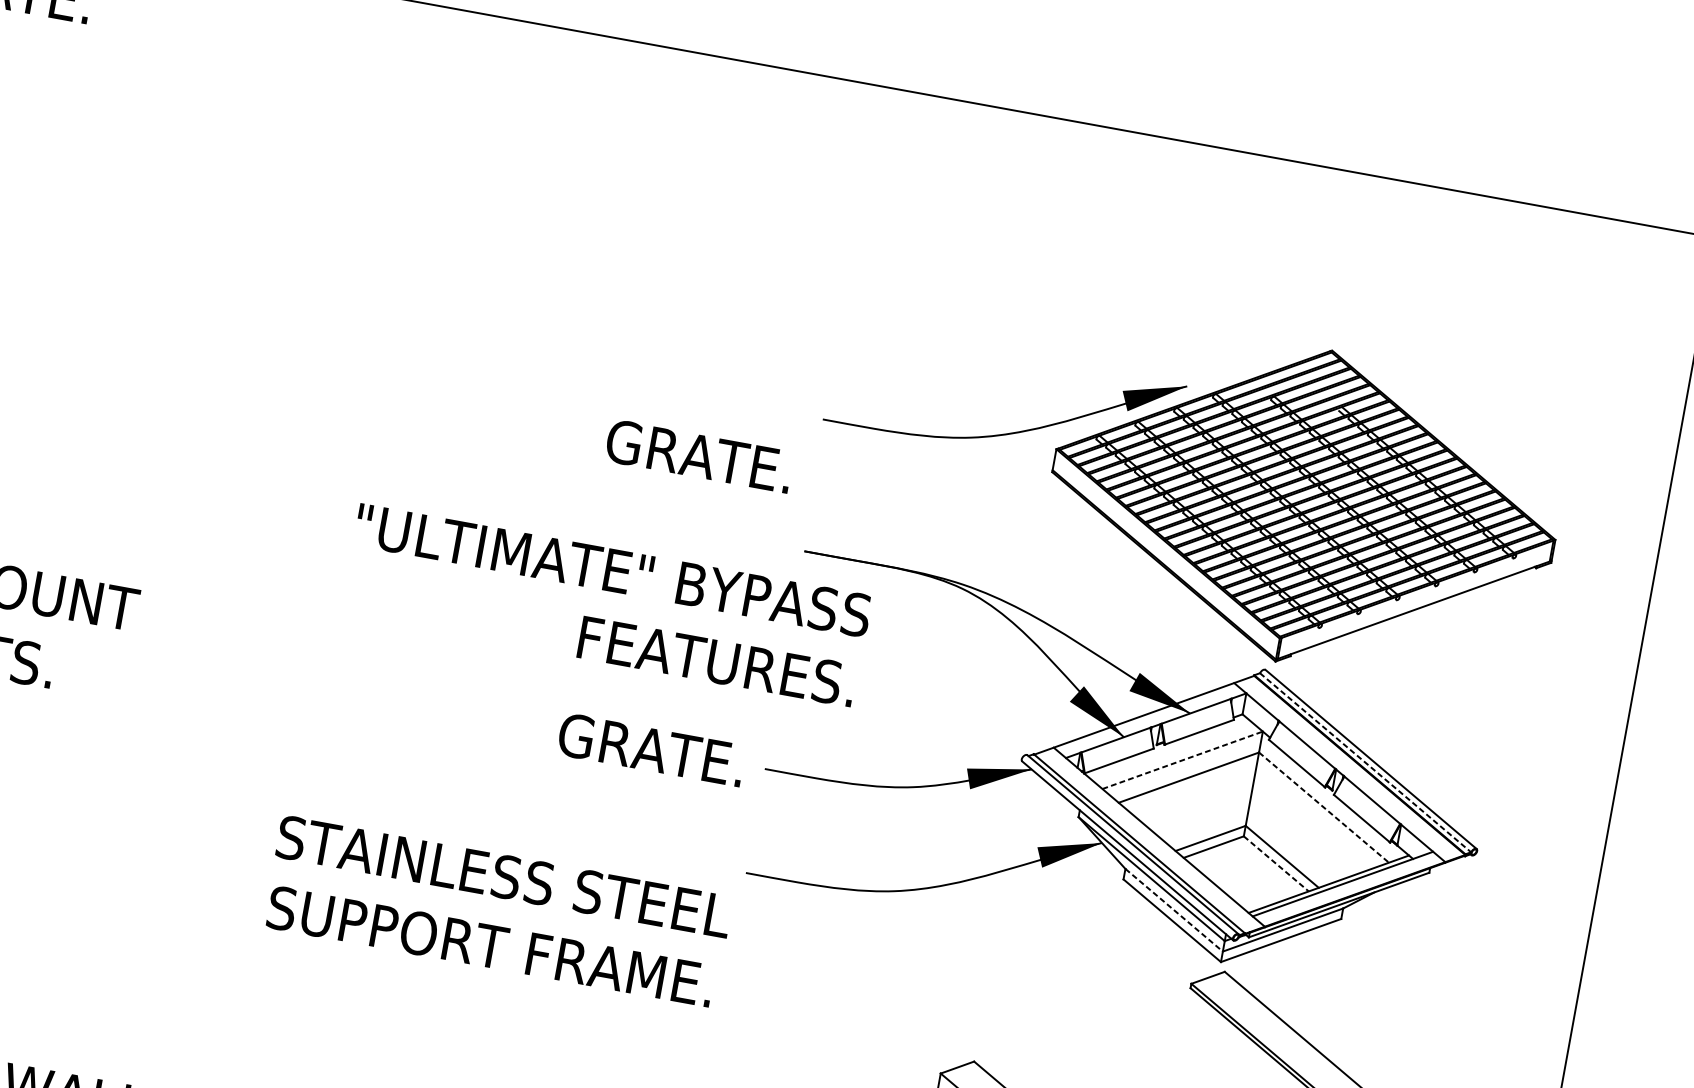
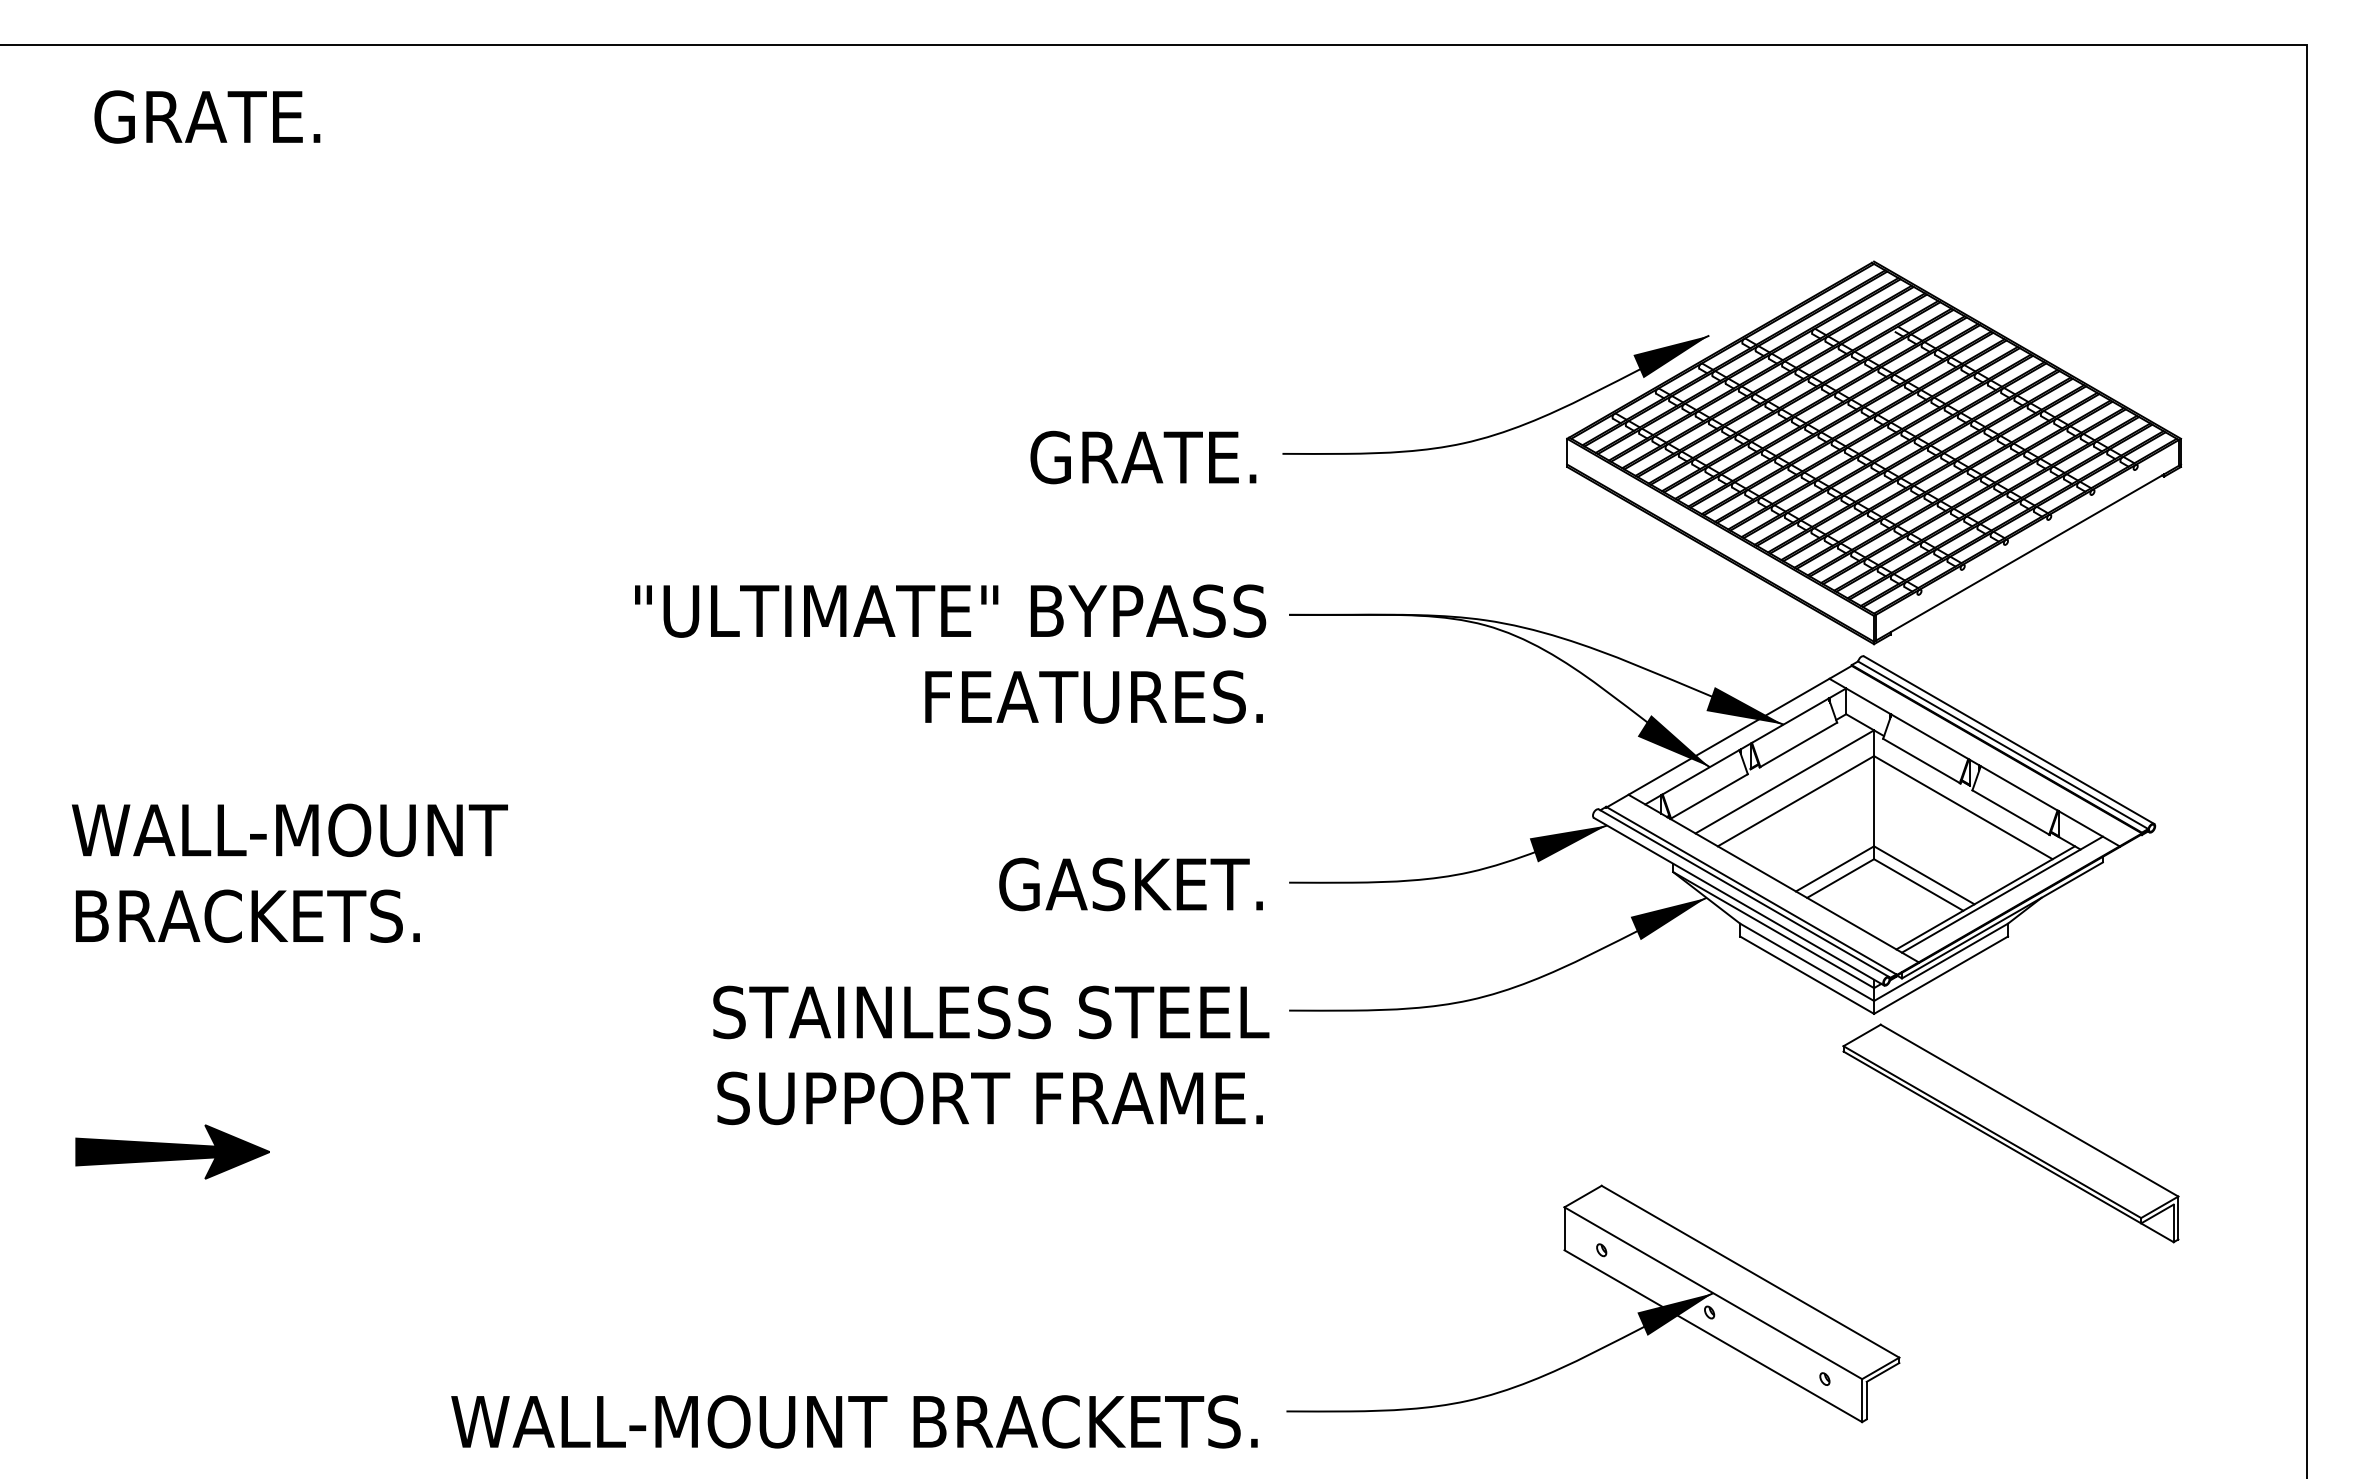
text: (699, 456) -> (1143, 457), moved
text: (606, 604) -> (950, 653), moved
text: (630, 746) -> (1124, 884), GRATE. -> GASKET.
line: (1183, 760) -> (1785, 781), dashed -> solid
line: (1365, 763) -> (2003, 745), dashed -> solid
line: (1324, 807) -> (1963, 807), dashed -> solid
line: (1276, 864) -> (1918, 885), dashed -> solid
line: (1174, 910) -> (1807, 962), dashed -> solid
text: (498, 911) -> (991, 1055), moved

